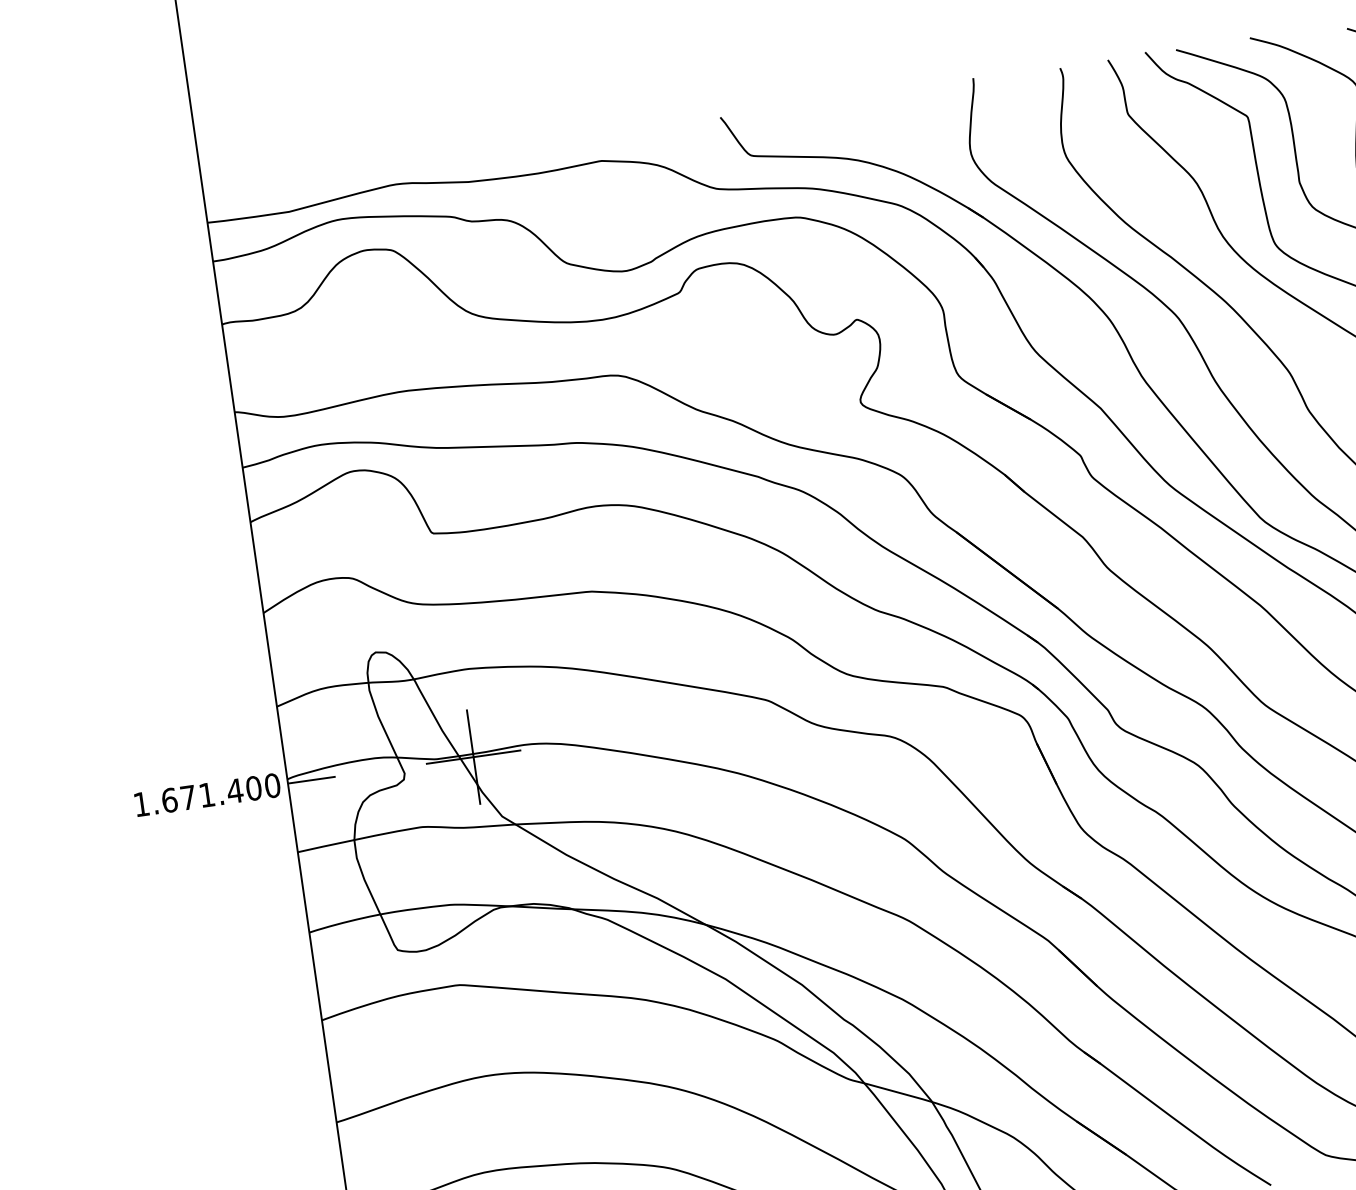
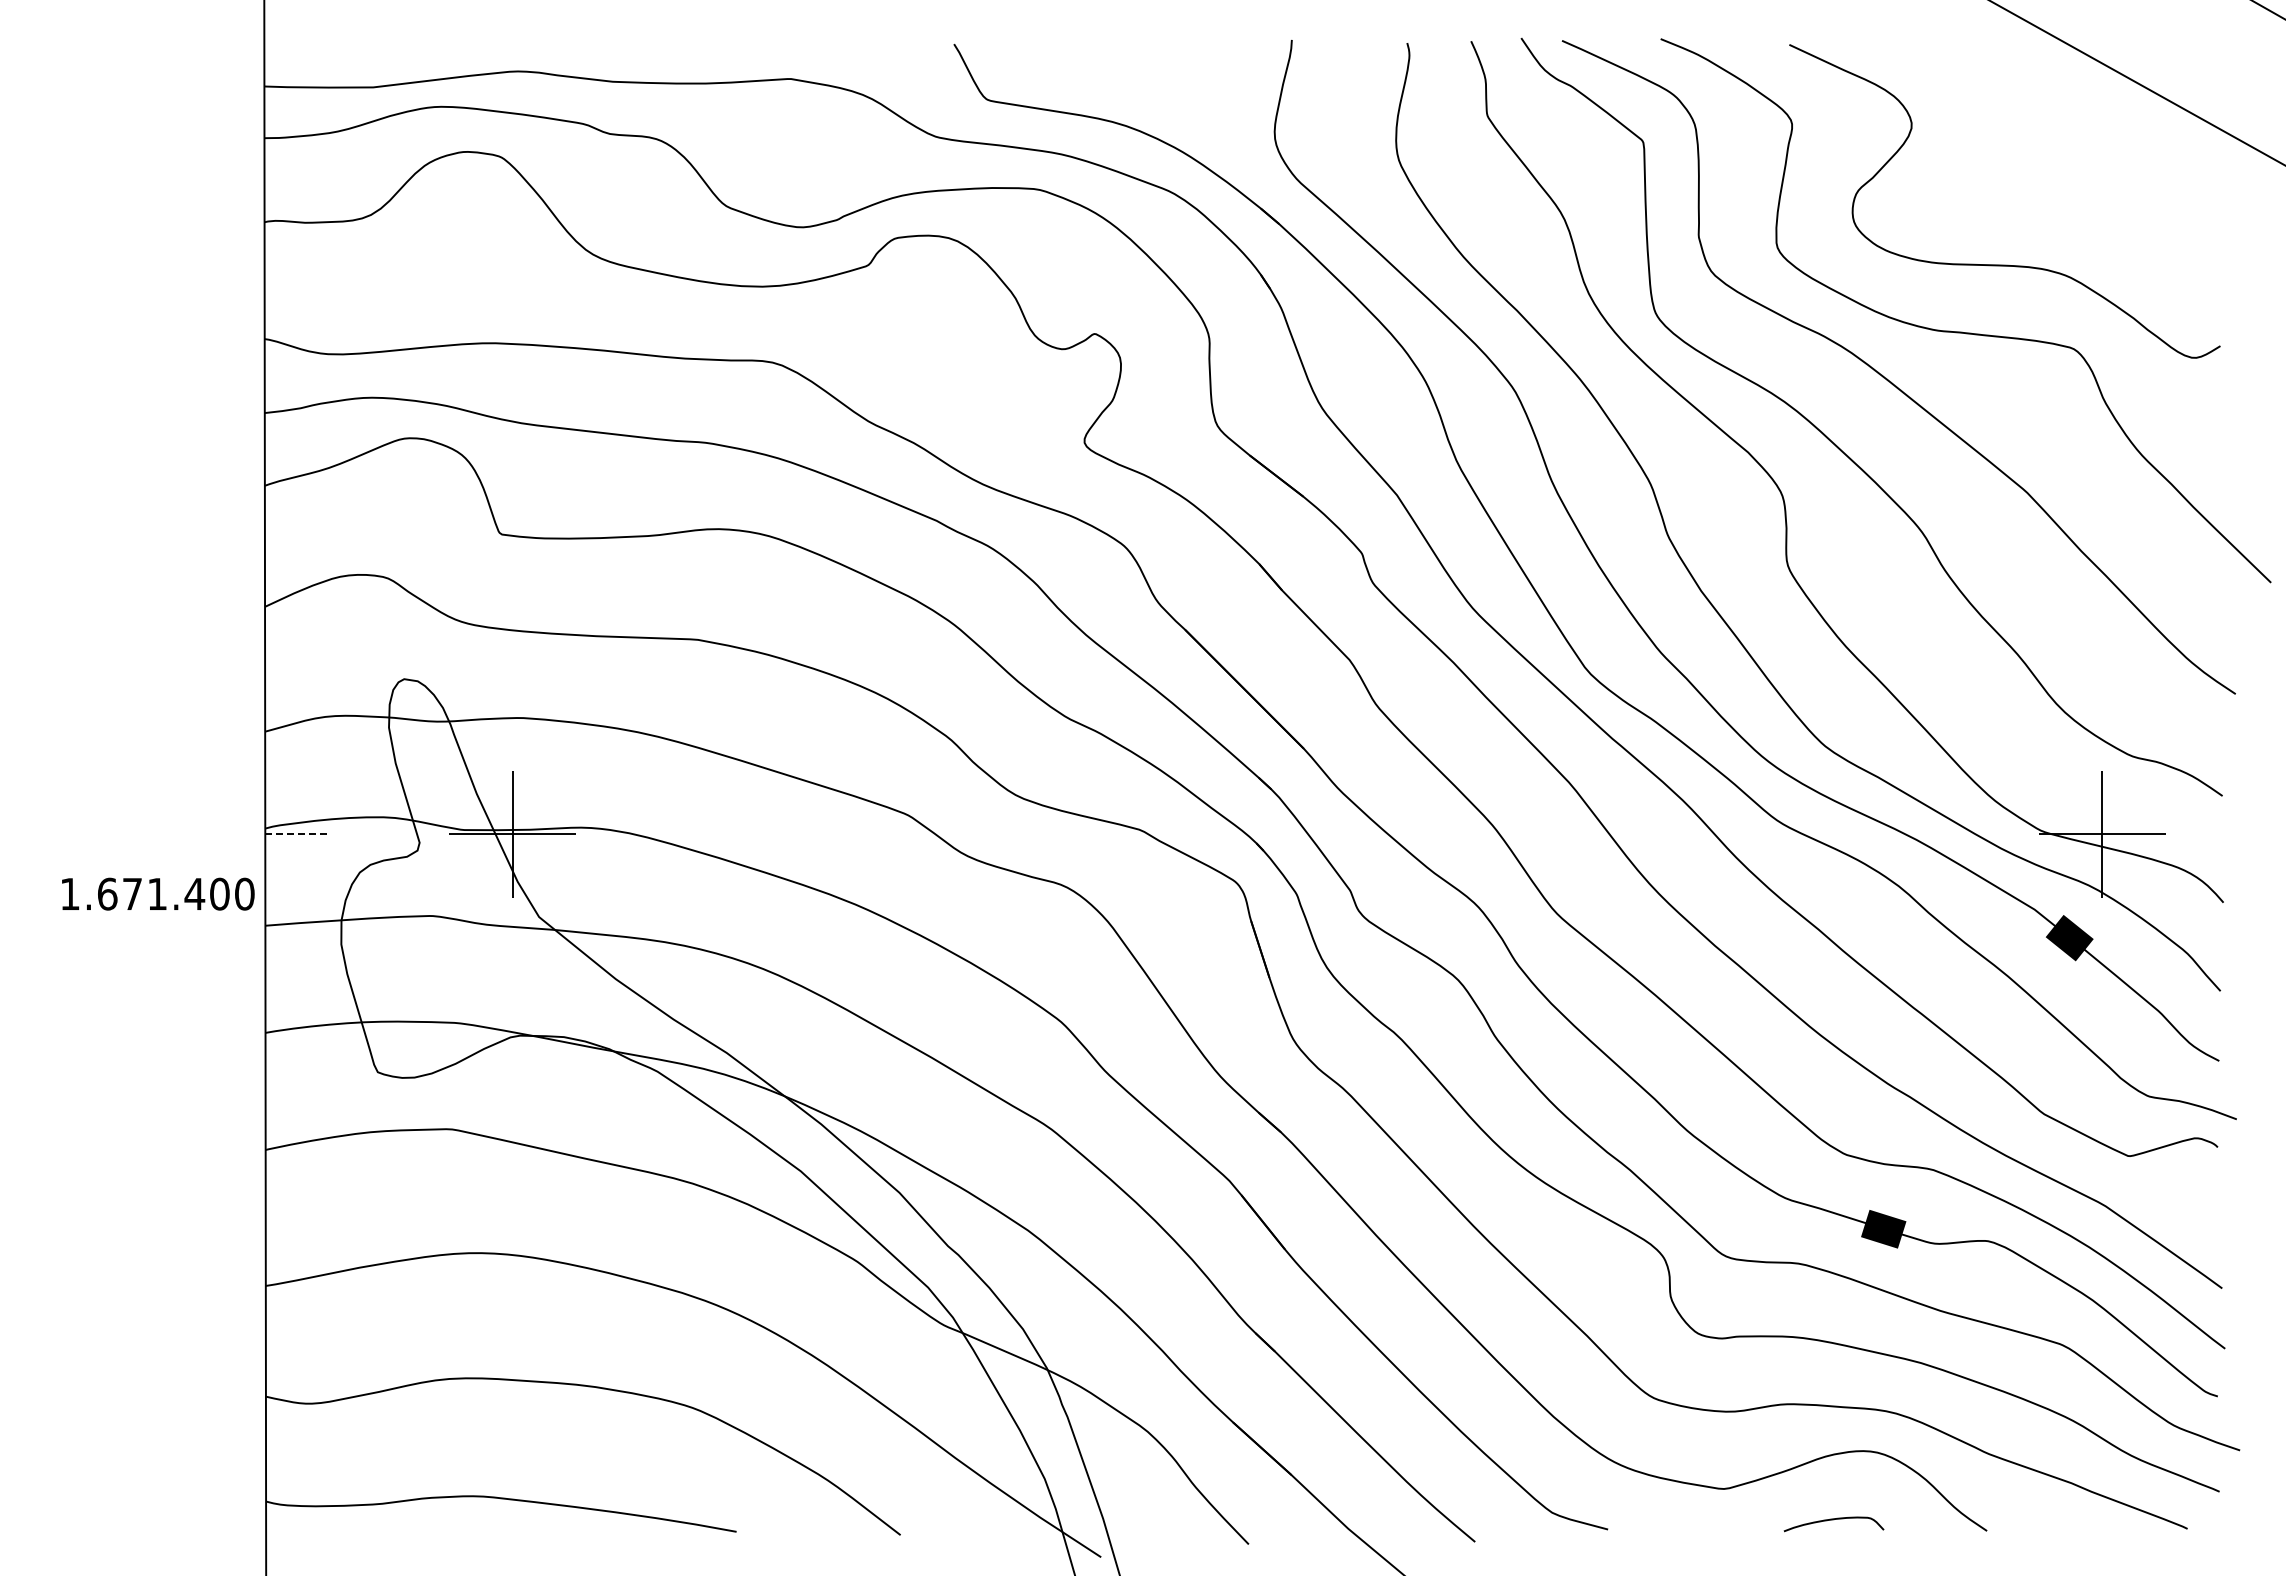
line: (312, 780) -> (297, 834), solid -> dashed
text: (207, 794) -> (158, 893), moved

